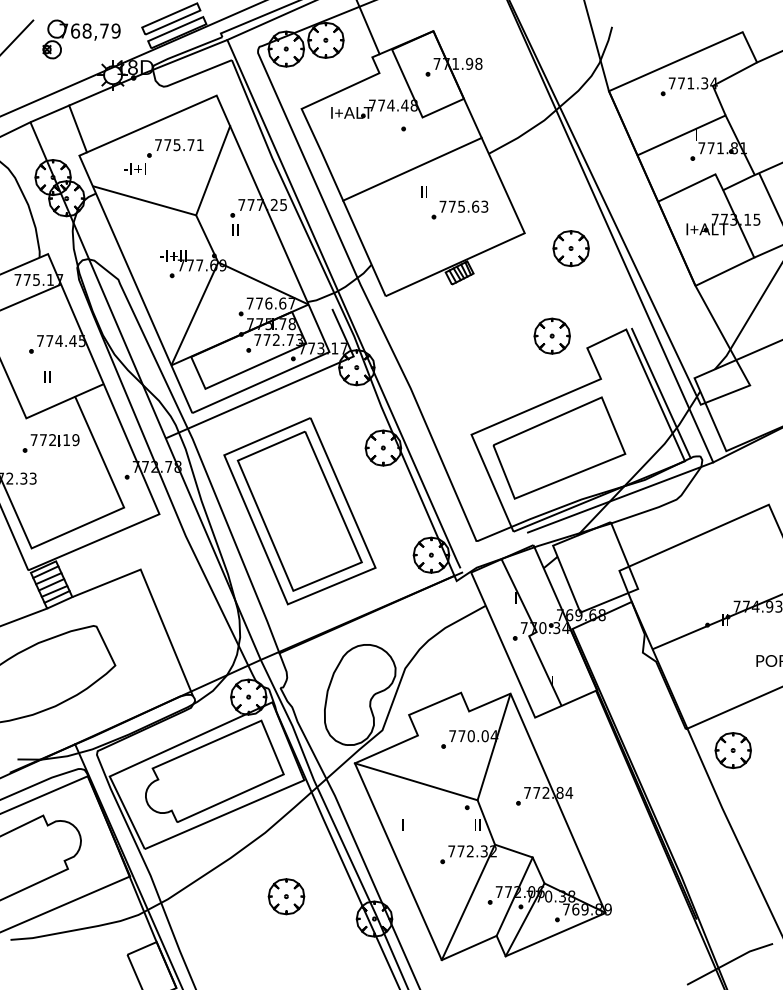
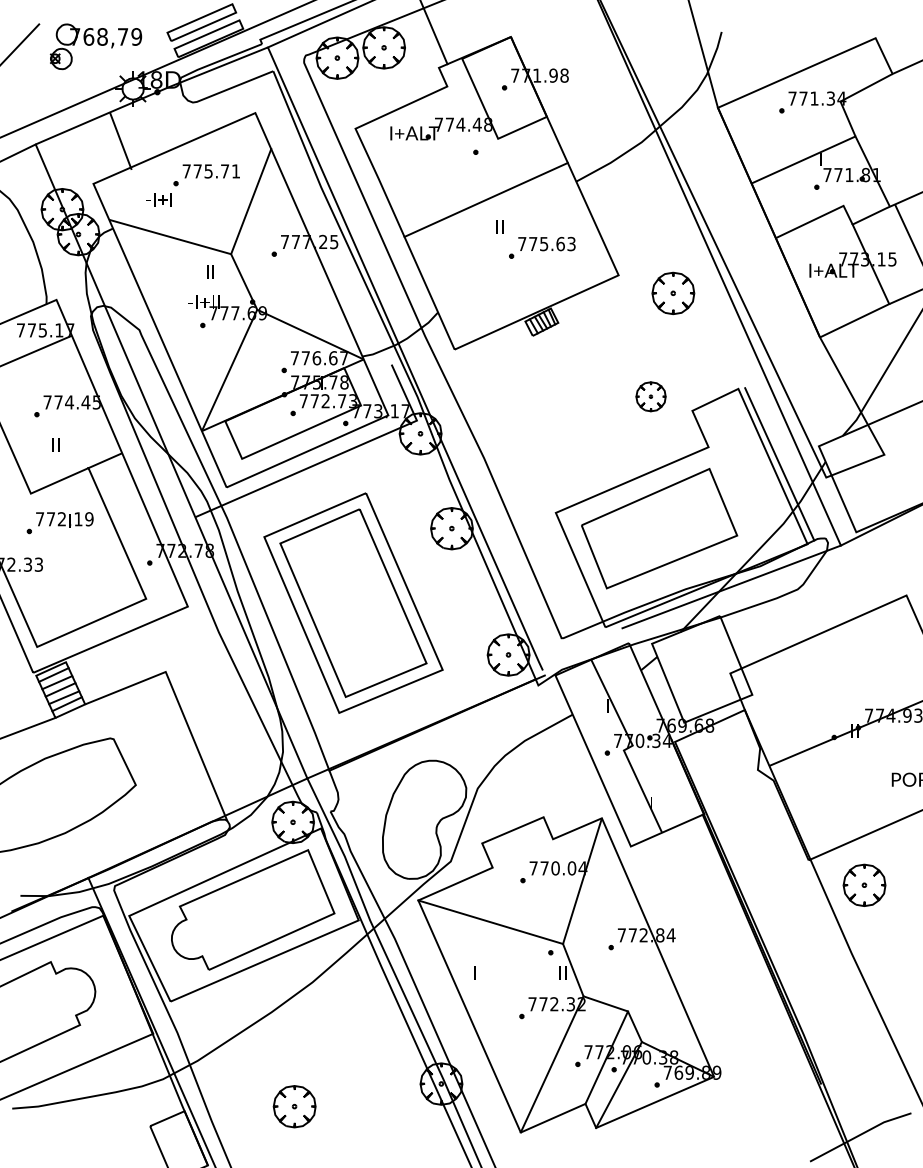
line: (77, 129) -> (120, 141), moved
text: (235, 230) -> (210, 271), moved
part: (551, 336) -> (650, 396), size x0.7
part: (286, 896) -> (294, 1106), moved

